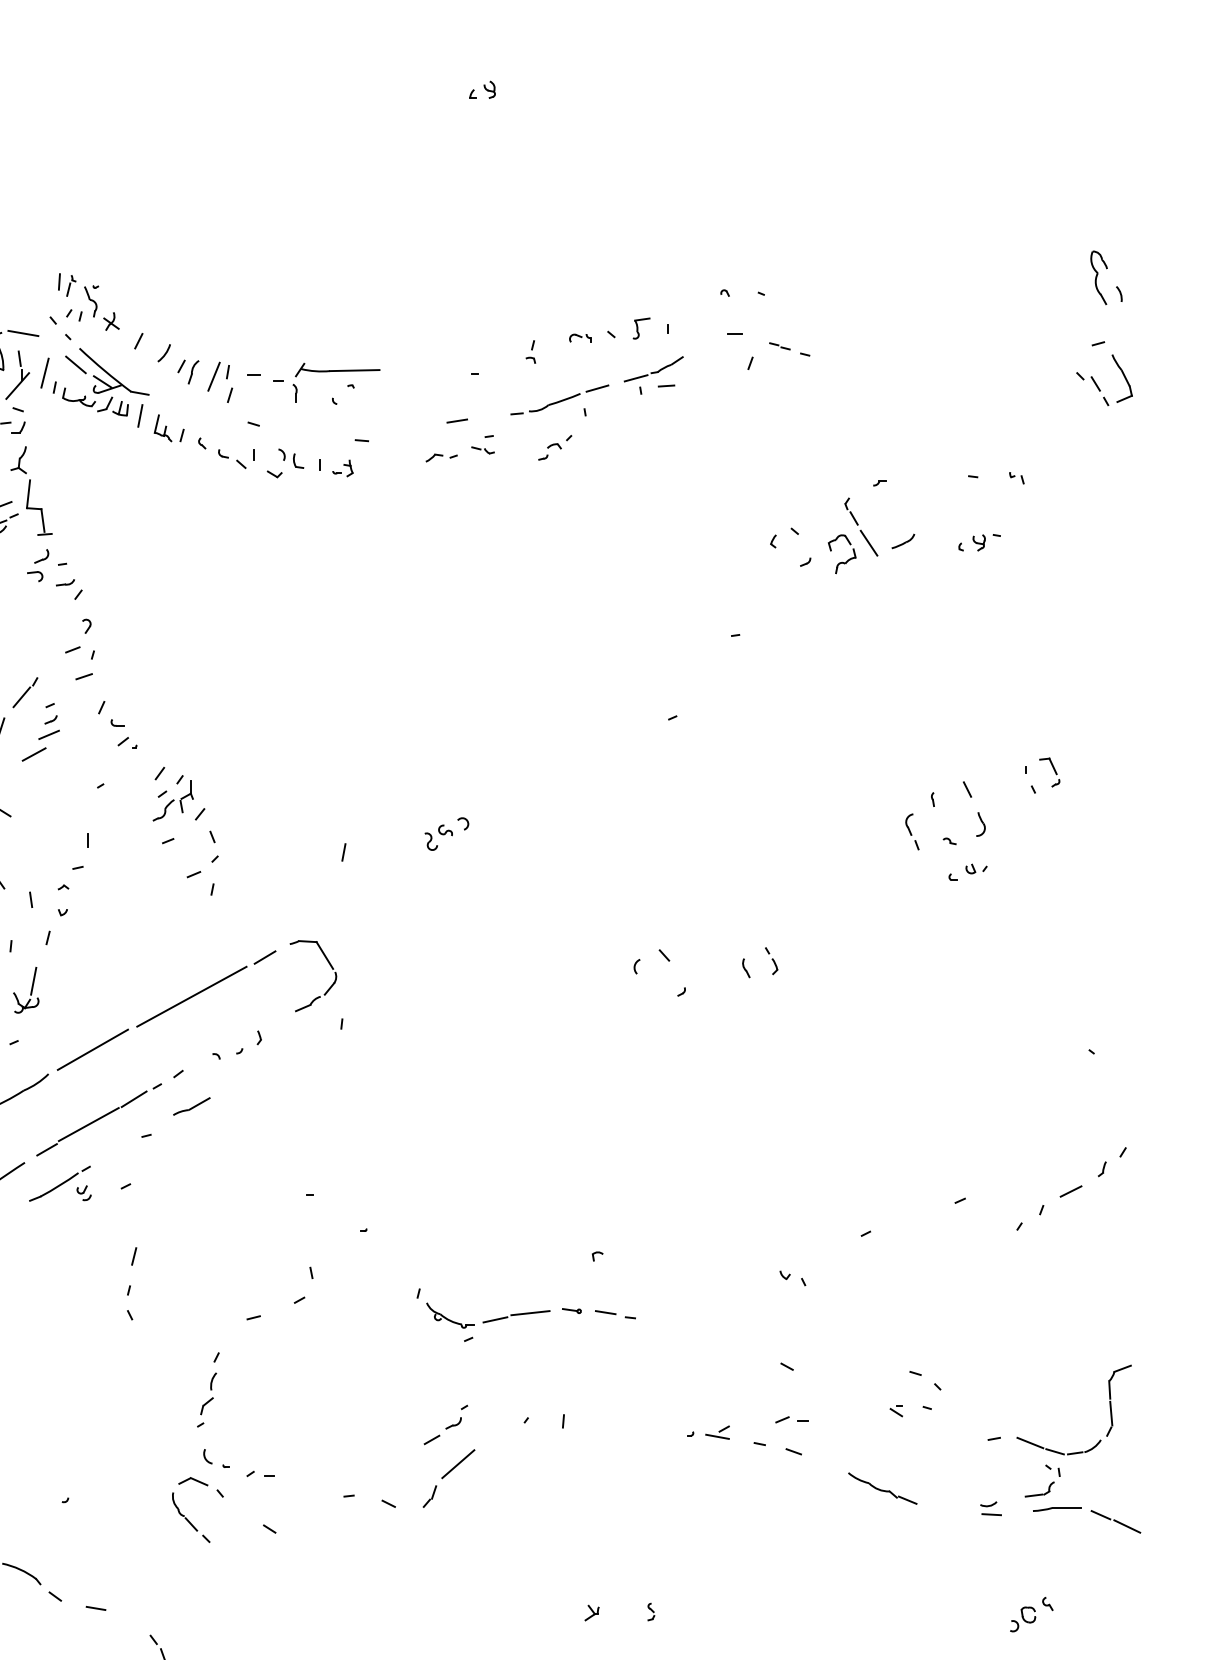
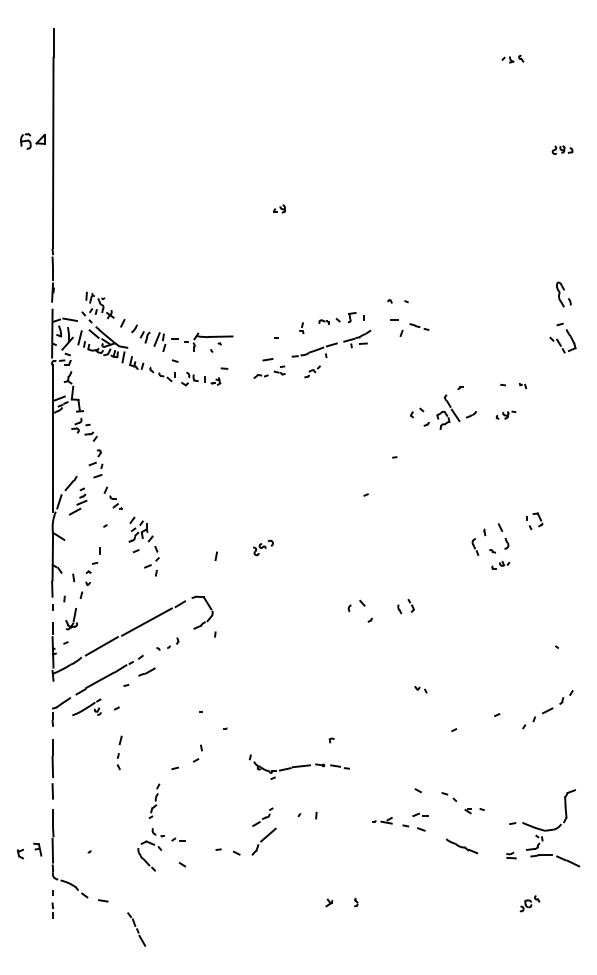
part: (791, 1278) -> (420, 689), moved
part: (925, 1381) -> (449, 797), moved

